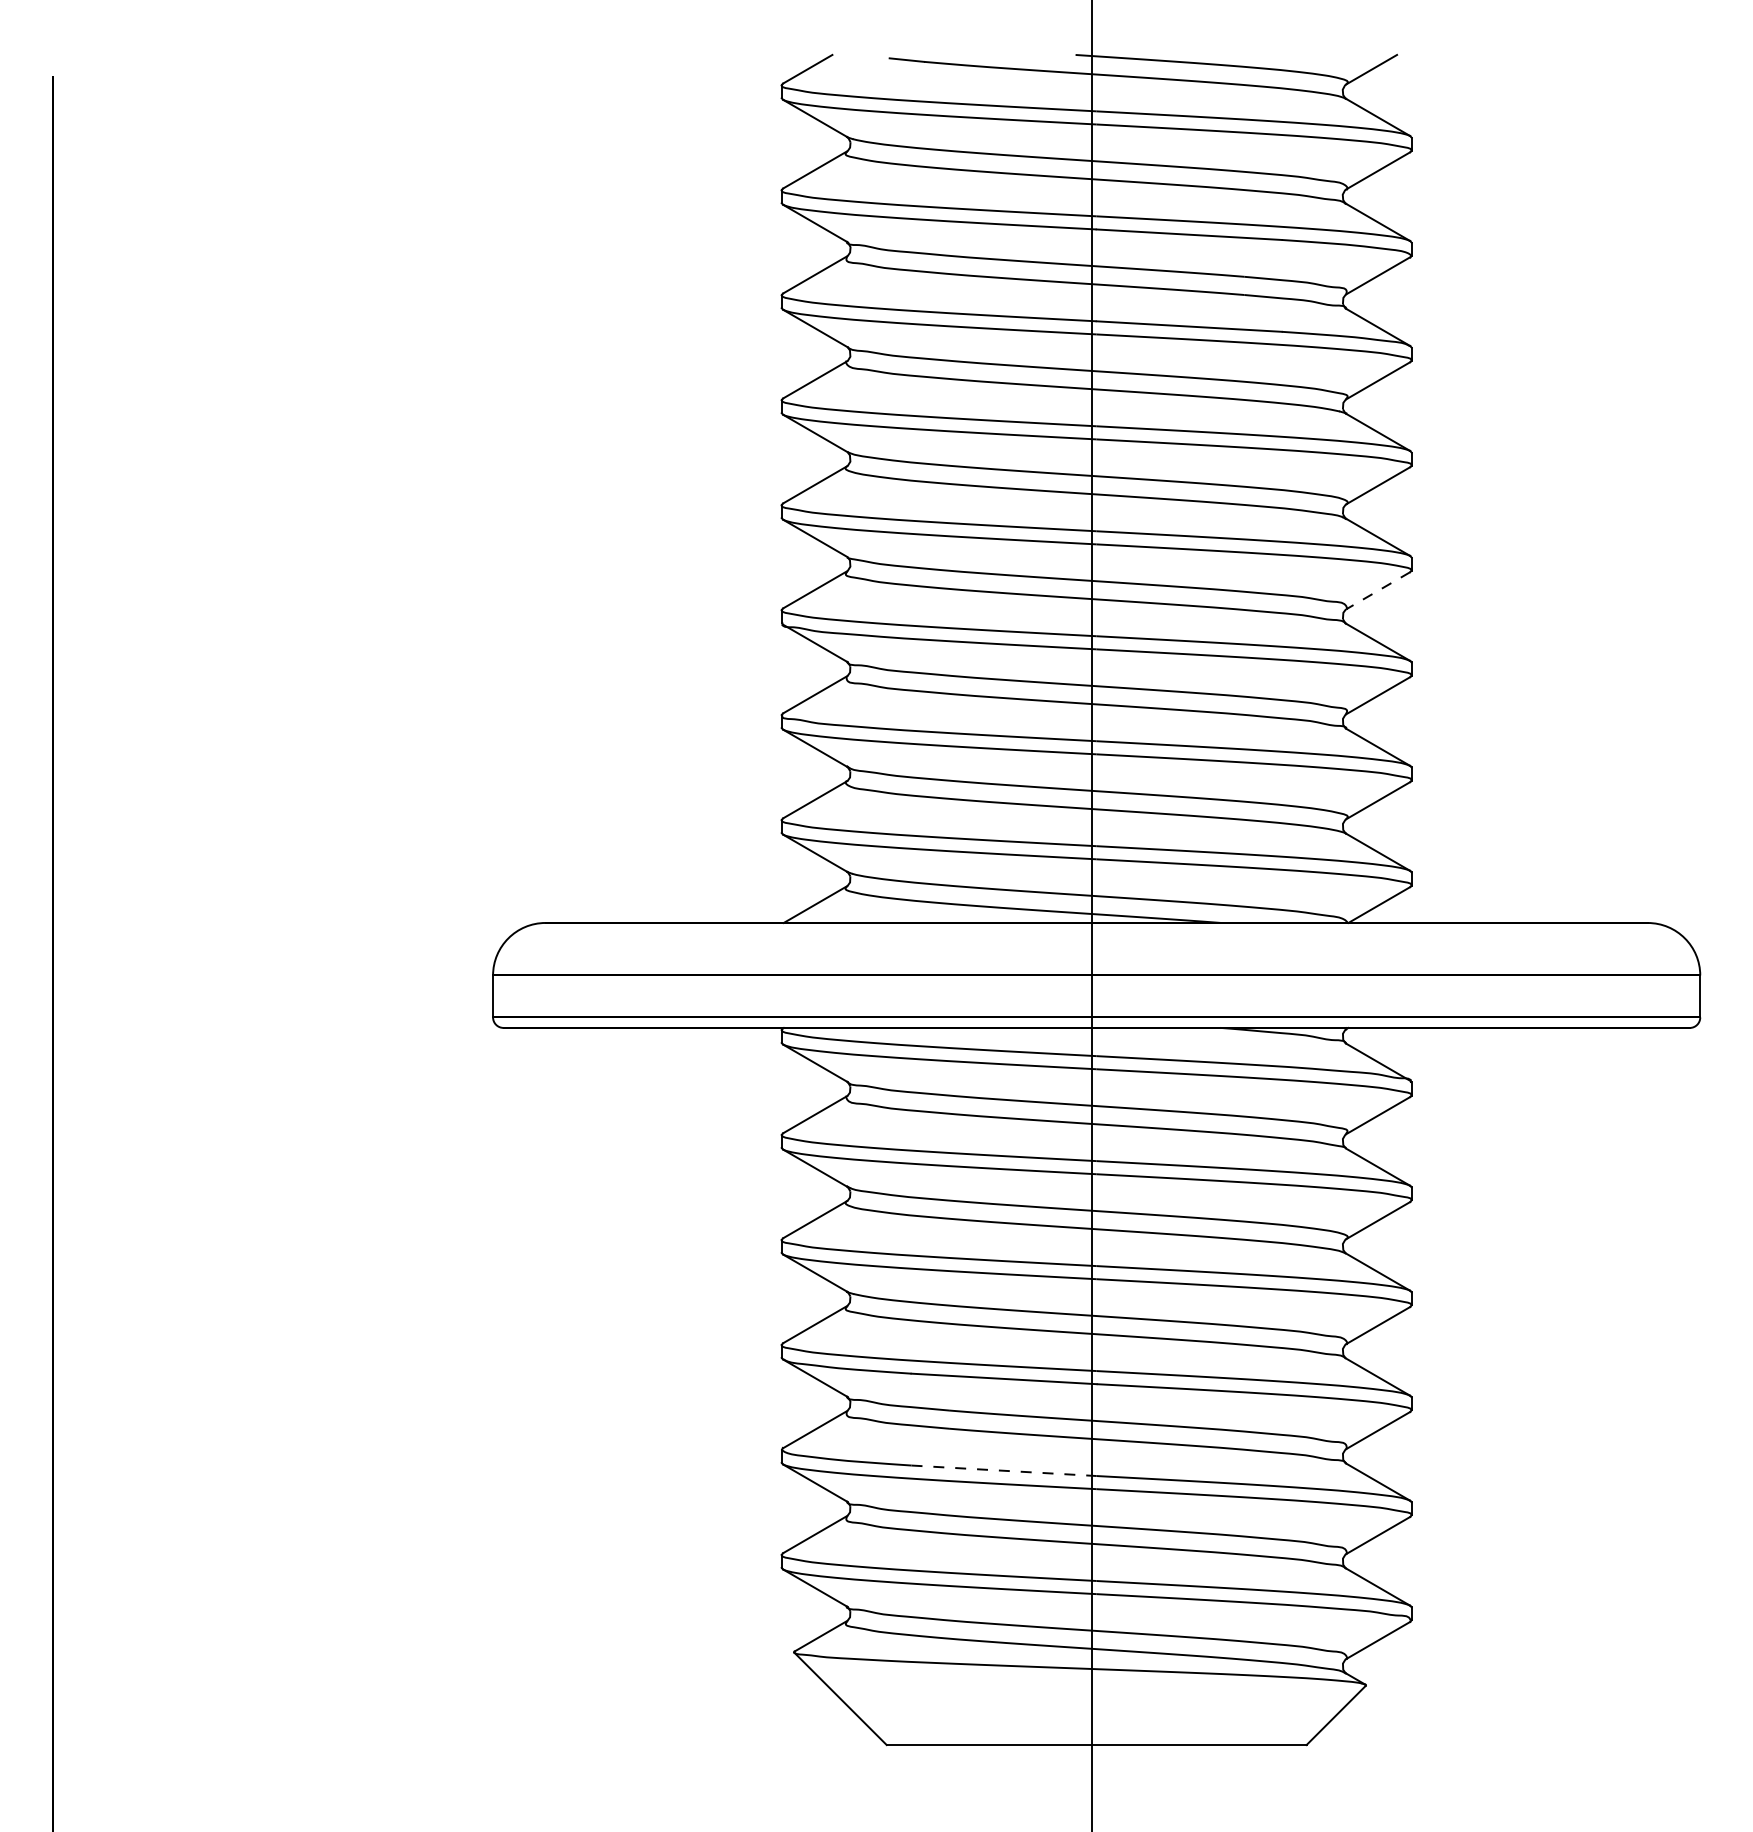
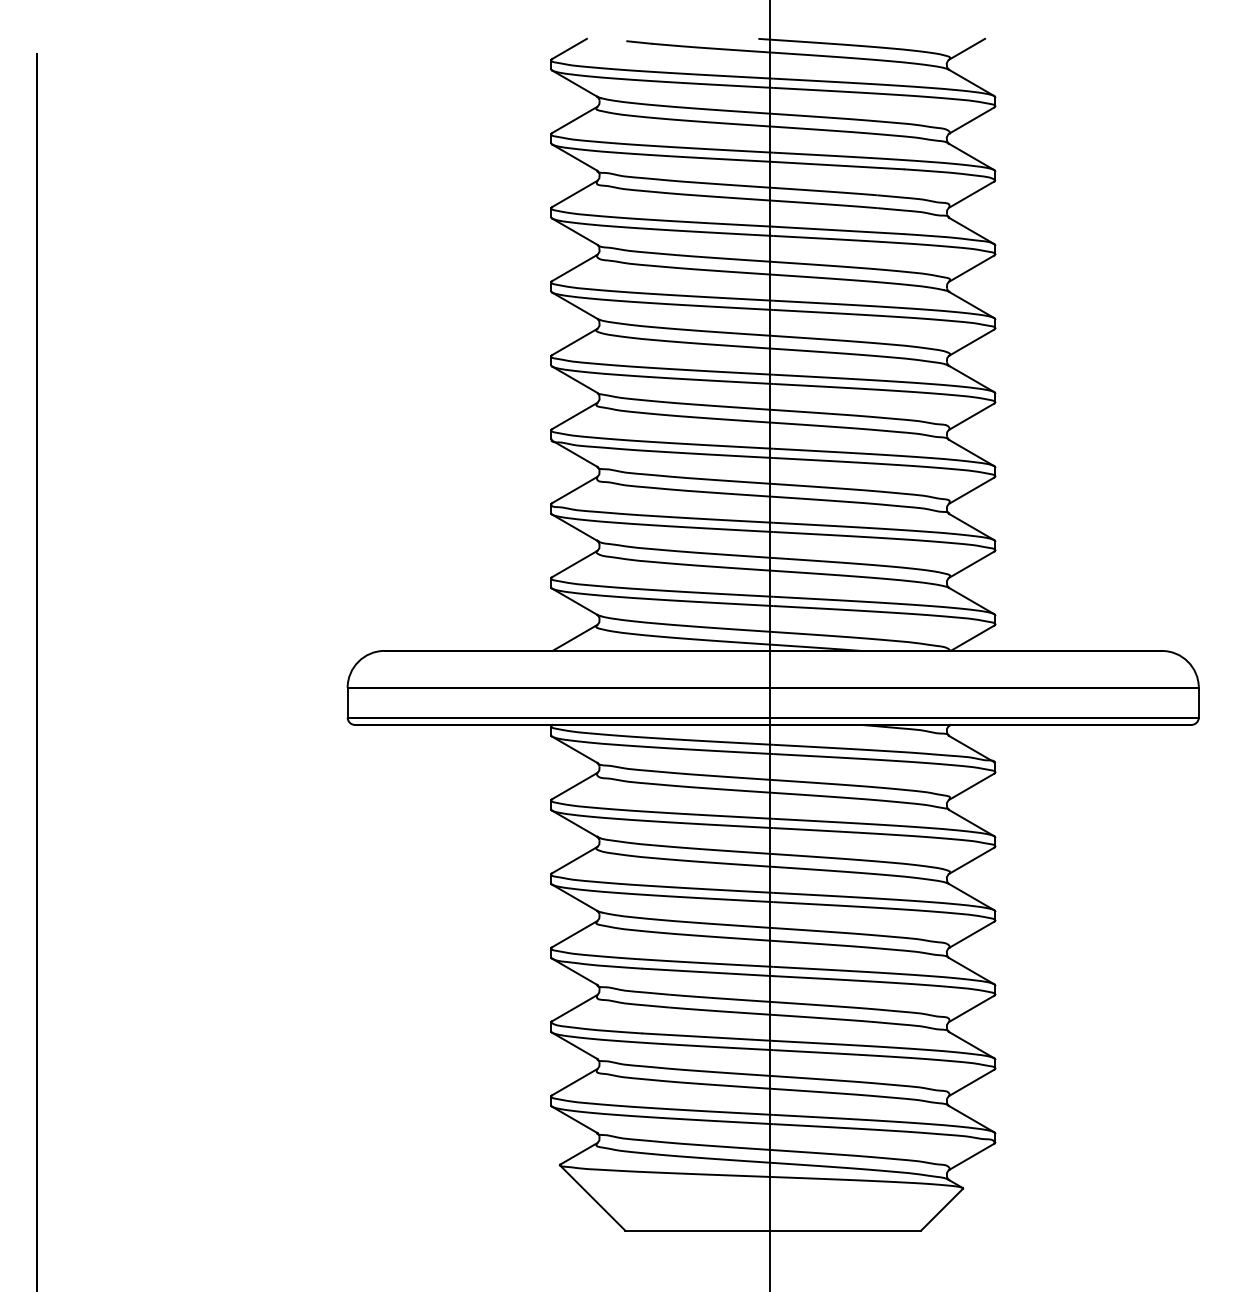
line: (1377, 591) -> (971, 417), dashed -> solid
line: (1004, 1470) -> (708, 1036), dashed -> solid

